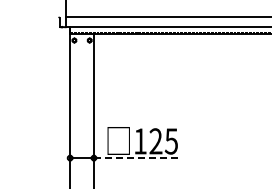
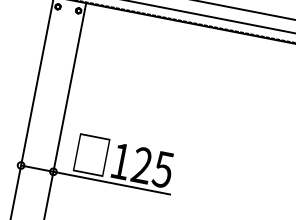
line: (136, 158) -> (111, 183), dashed -> solid

